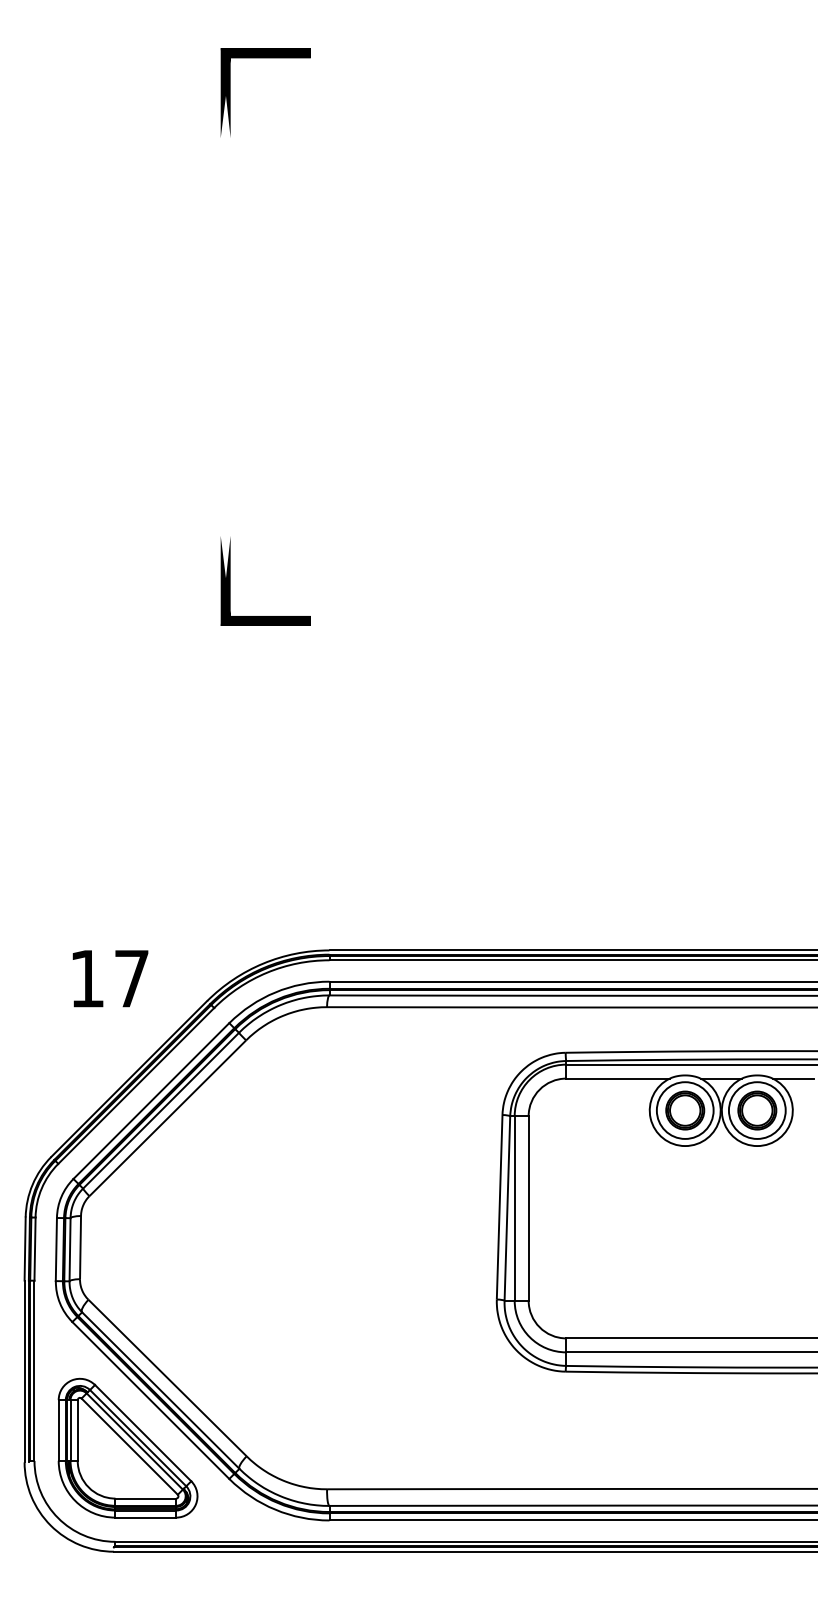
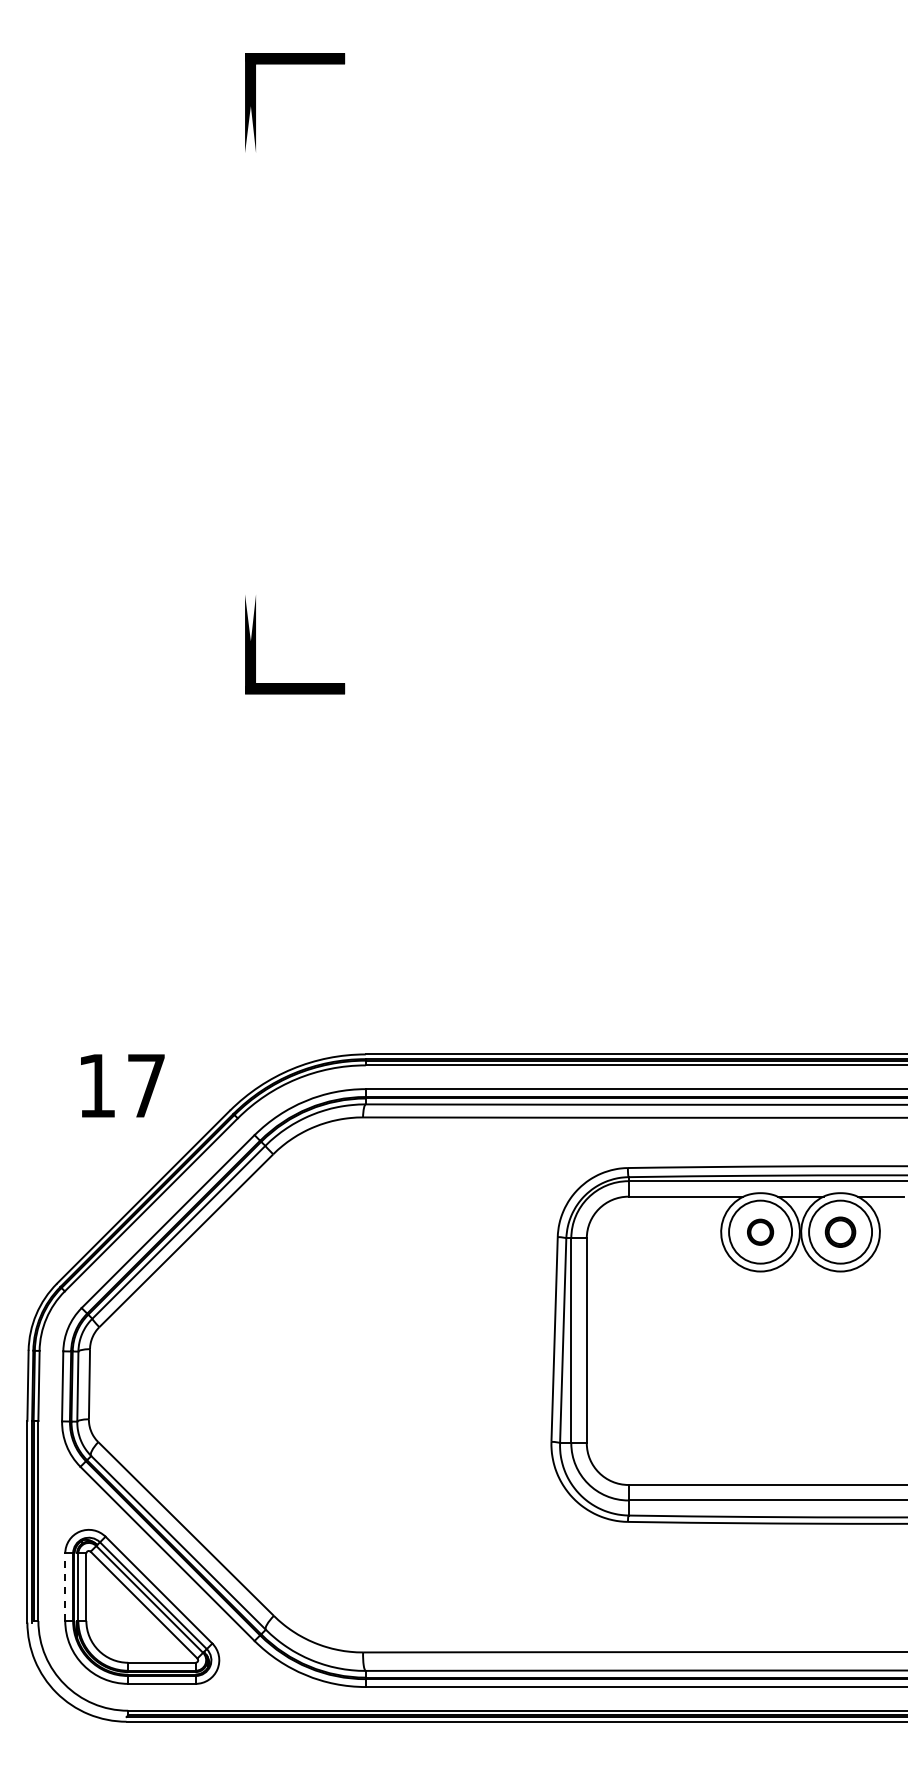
part: (685, 1110) -> (760, 1232), size x0.6
part: (757, 1110) -> (840, 1232), size x0.7
line: (58, 1430) -> (65, 1587), solid -> dashed

